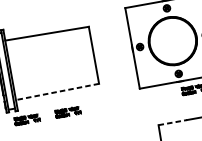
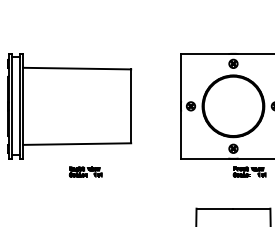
line: (57, 92) -> (76, 144), dashed -> solid
part: (26, 119) -> (32, 171), removed
line: (173, 122) -> (215, 208), dashed -> solid

